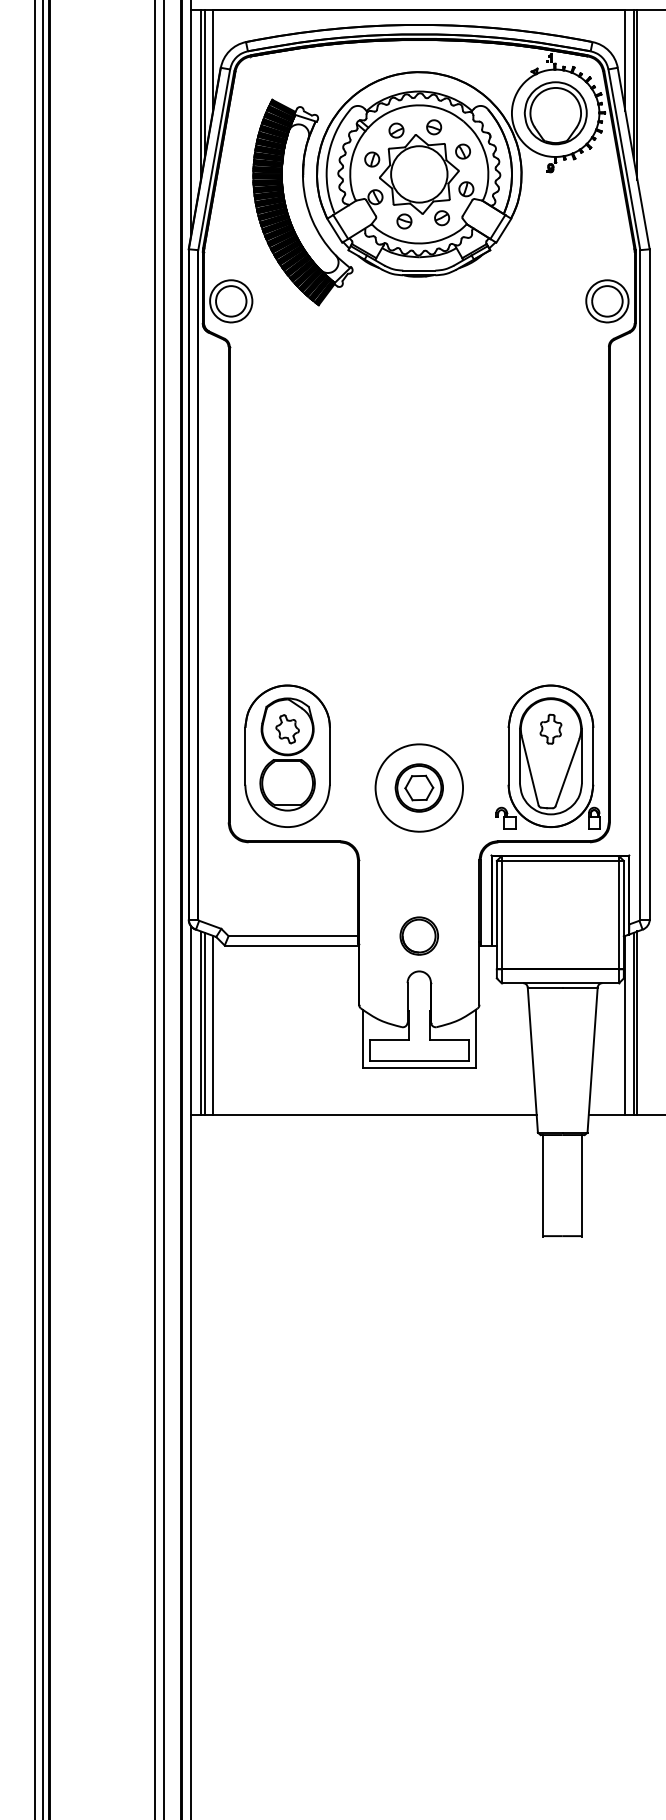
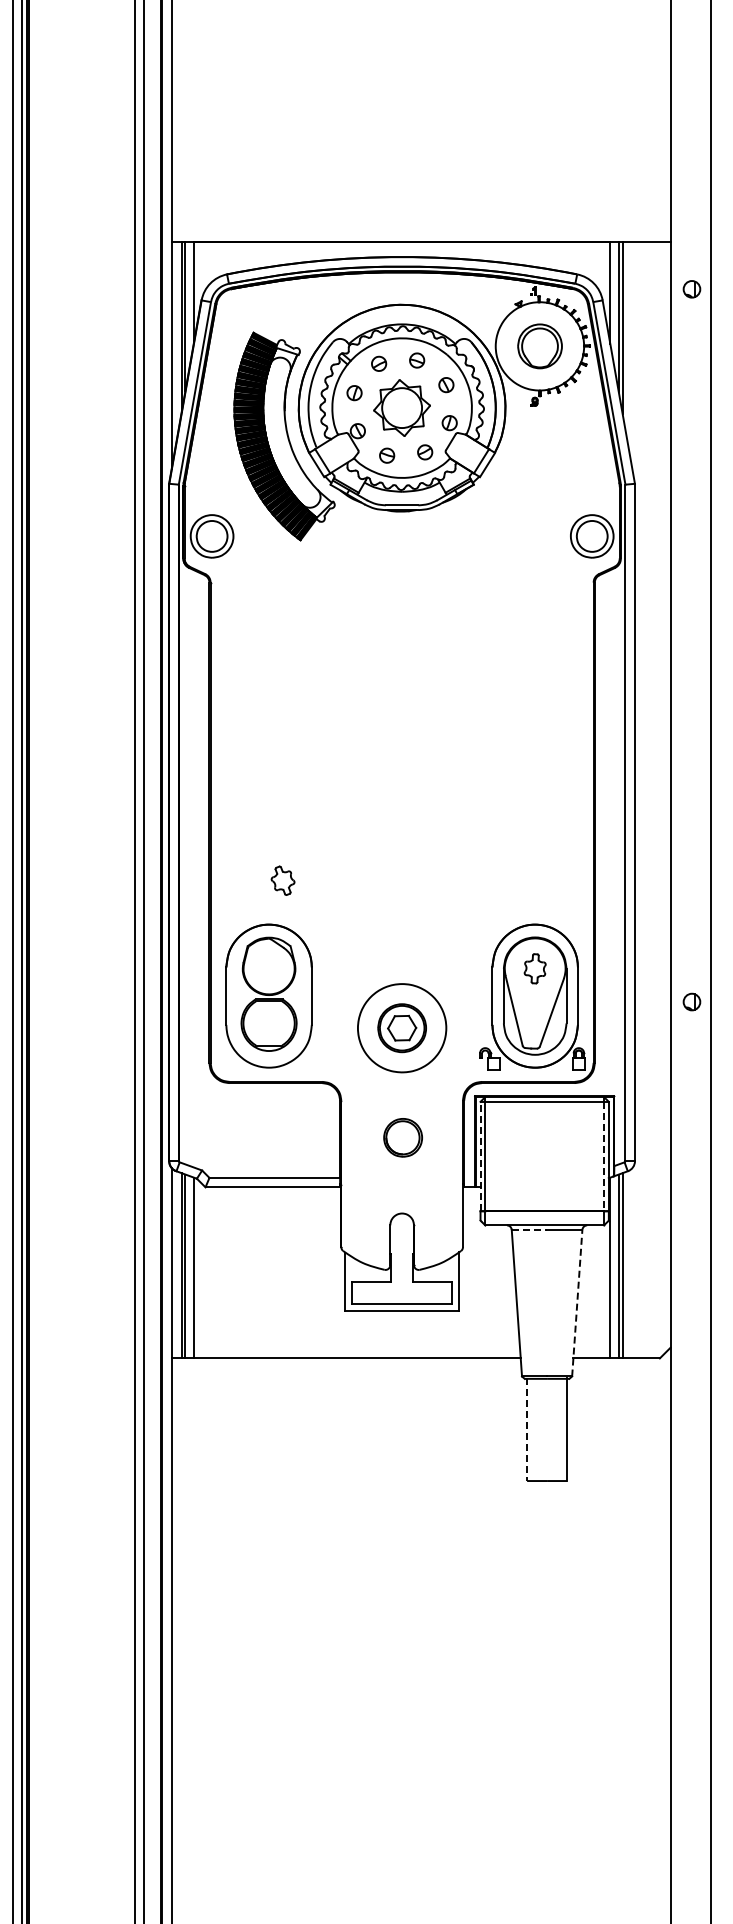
part: (555, 113) -> (539, 346), size x0.7
part: (418, 173) -> (401, 407), size x0.7
part: (287, 728) -> (282, 880), moved
line: (496, 914) -> (480, 1156), solid -> dashed
line: (619, 914) -> (604, 1156), solid -> dashed
part: (418, 935) -> (402, 1137), moved
line: (545, 987) -> (529, 1229), solid -> dashed
line: (592, 1060) -> (577, 1303), solid -> dashed
line: (543, 1186) -> (527, 1430), solid -> dashed

